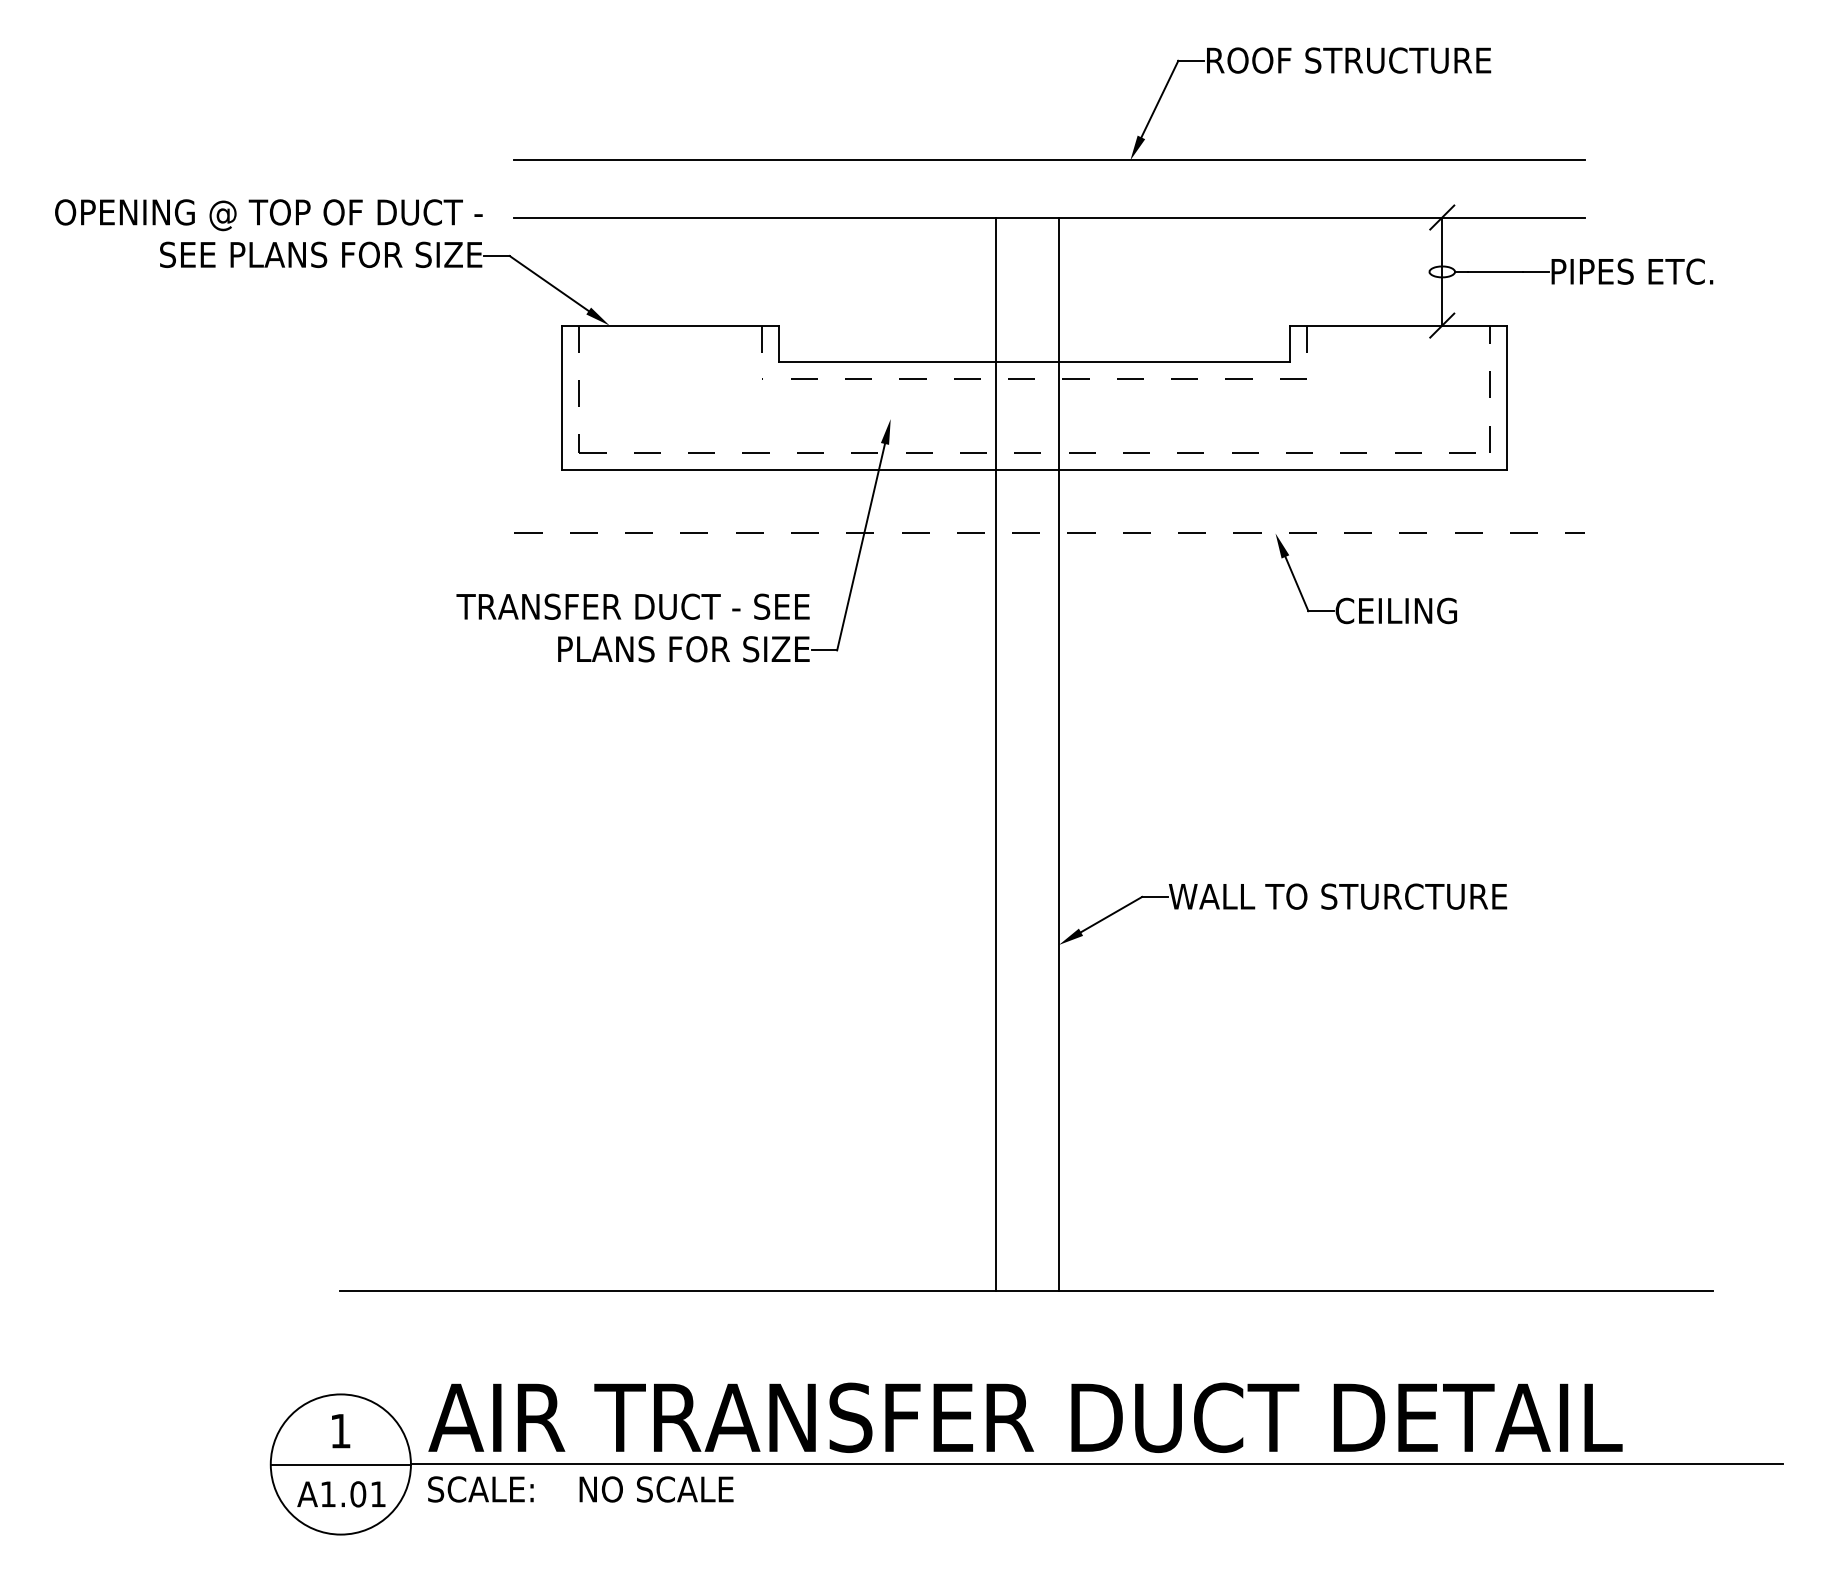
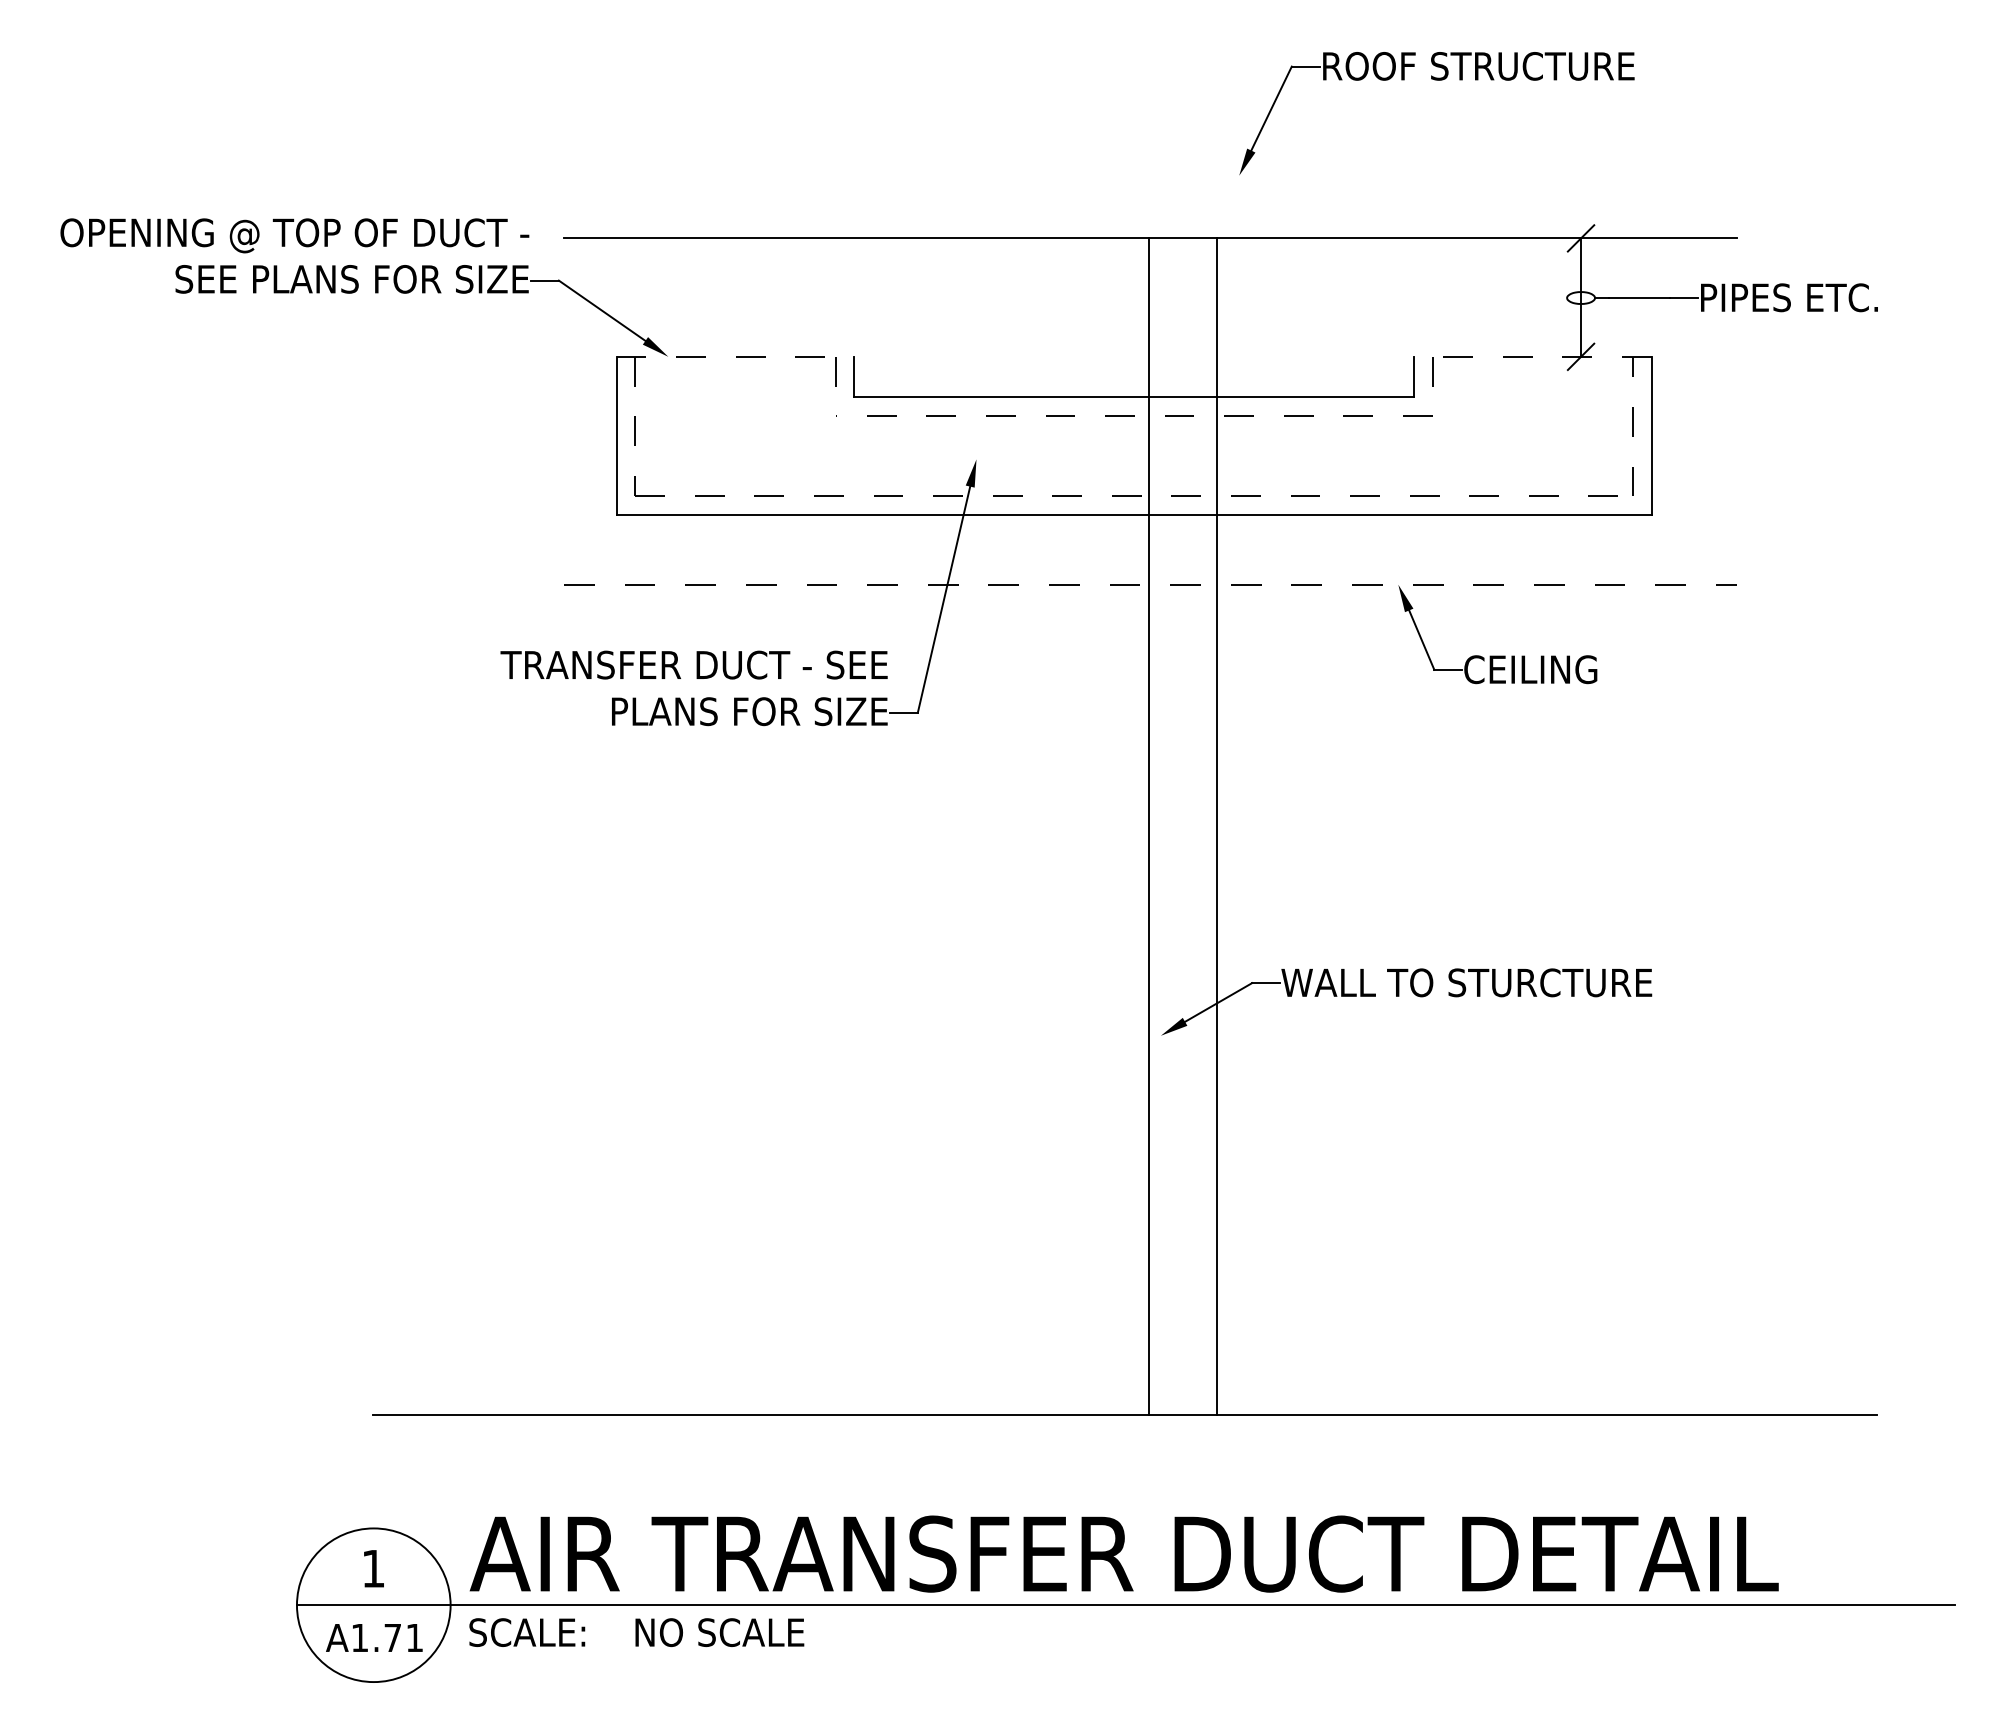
line: (1049, 160) -> (1150, 175), removed
line: (670, 325) -> (735, 356), solid -> dashed
line: (1397, 325) -> (1532, 356), solid -> dashed
line: (995, 754) -> (1148, 826), moved
line: (1058, 754) -> (1216, 826), moved
text: (357, 1493) -> (392, 1637), A1.01 -> A1.71

